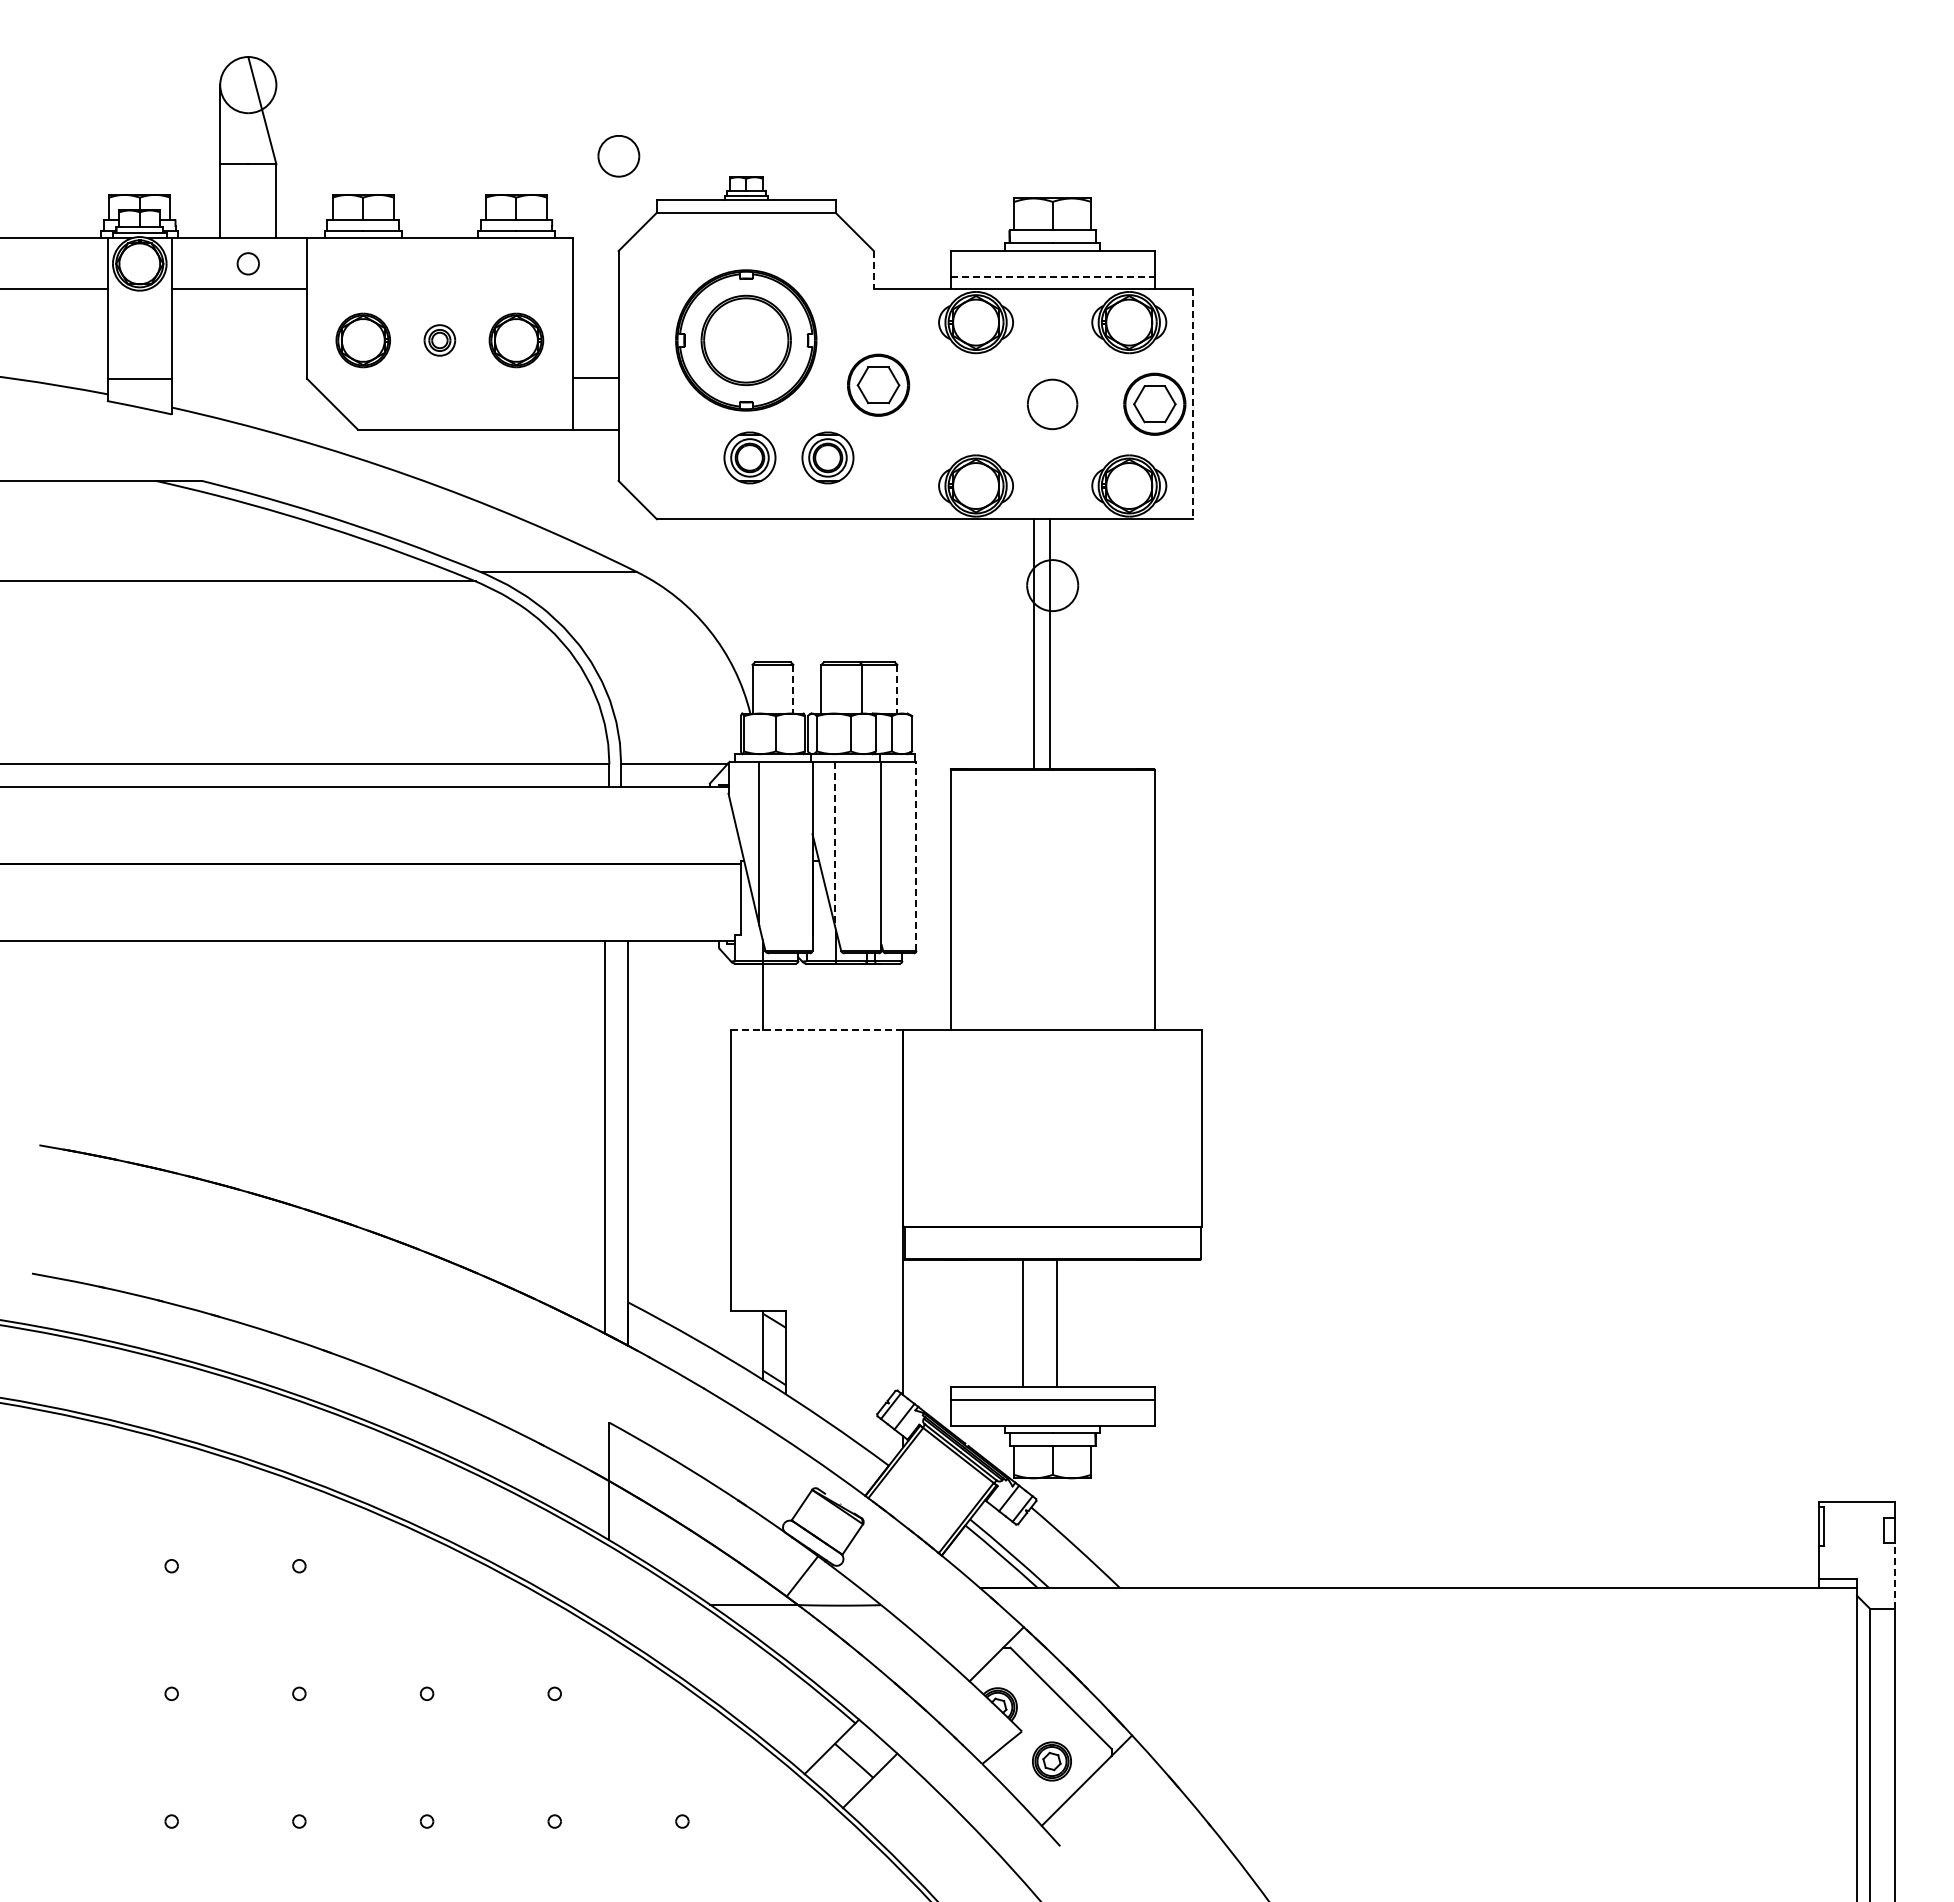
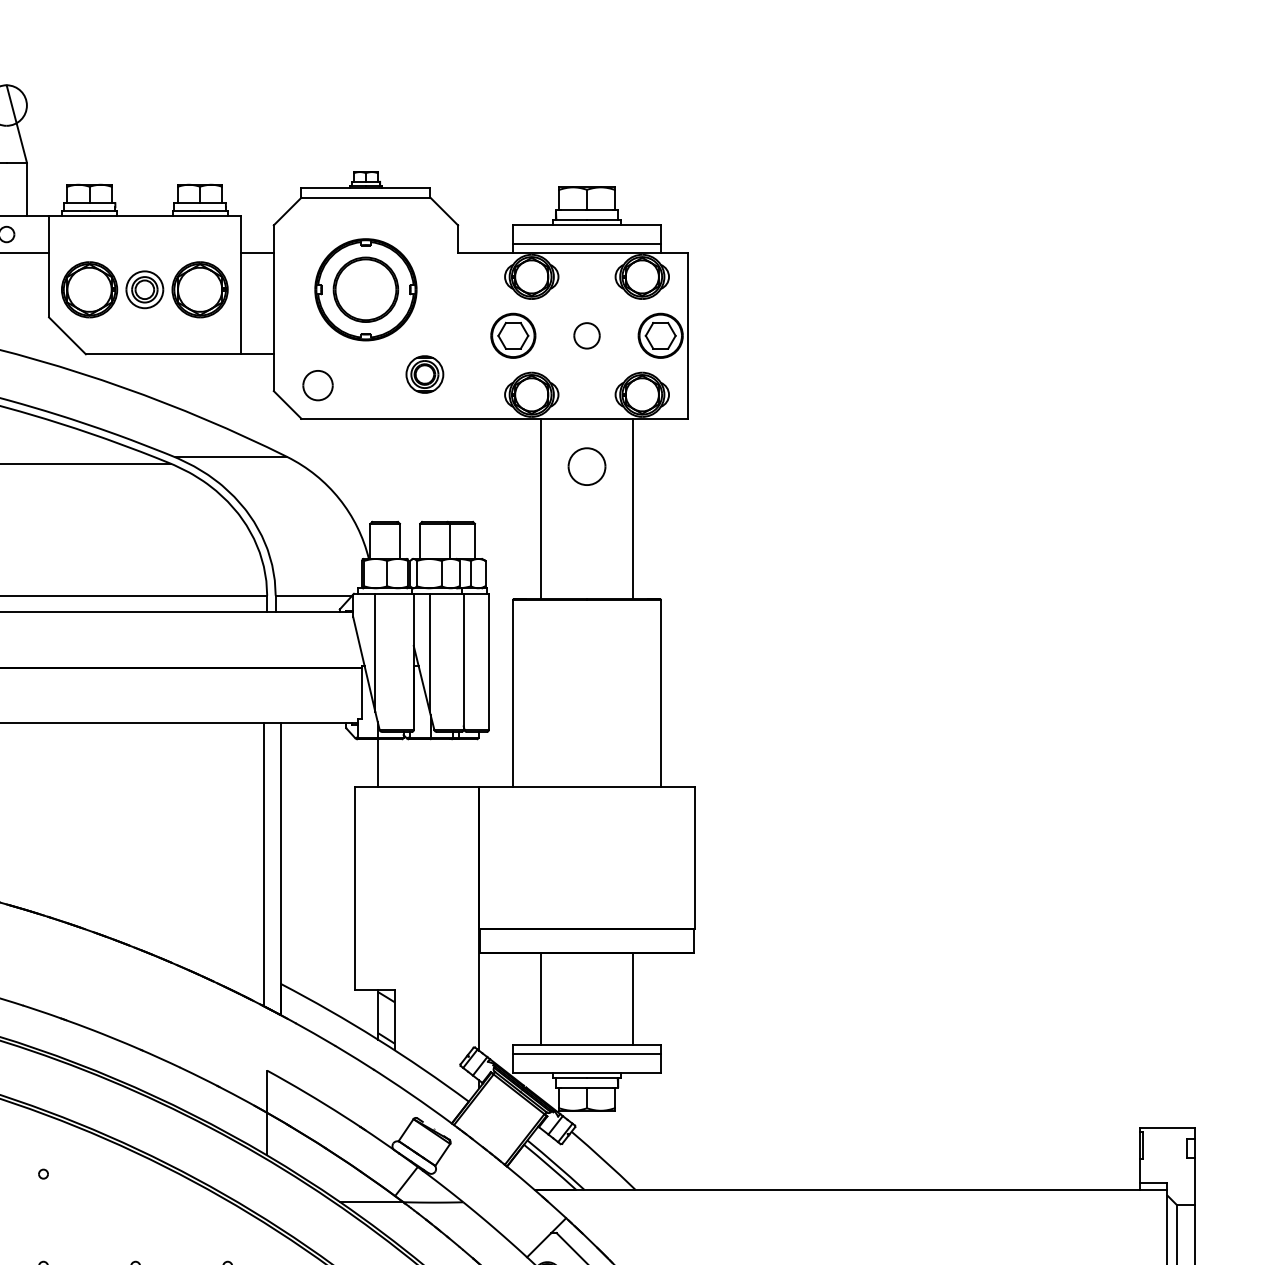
part: (618, 156) -> (317, 385), moved
line: (873, 270) -> (457, 239), dashed -> solid
line: (1053, 276) -> (587, 243), dashed -> solid
part: (363, 340) -> (89, 289), size x1.43
part: (439, 340) -> (144, 289), size x1.67
part: (516, 340) -> (200, 289), size x1.43
line: (595, 378) -> (257, 253), moved
part: (878, 384) -> (513, 335), moved
part: (1052, 403) -> (586, 335), size x0.71
line: (1193, 404) -> (688, 336), dashed -> solid
part: (749, 457) -> (368, 374), removed
line: (1033, 644) -> (633, 509), moved
line: (1049, 644) -> (540, 509), moved
line: (793, 689) -> (400, 541), dashed -> solid
line: (897, 689) -> (475, 541), dashed -> solid
line: (834, 843) -> (429, 652), dashed -> solid
line: (916, 855) -> (488, 661), dashed -> solid
line: (816, 1029) -> (416, 786), dashed -> solid
line: (1022, 1323) -> (633, 999), moved
line: (1056, 1323) -> (540, 999), moved
line: (1895, 1575) -> (1195, 1180), dashed -> solid

